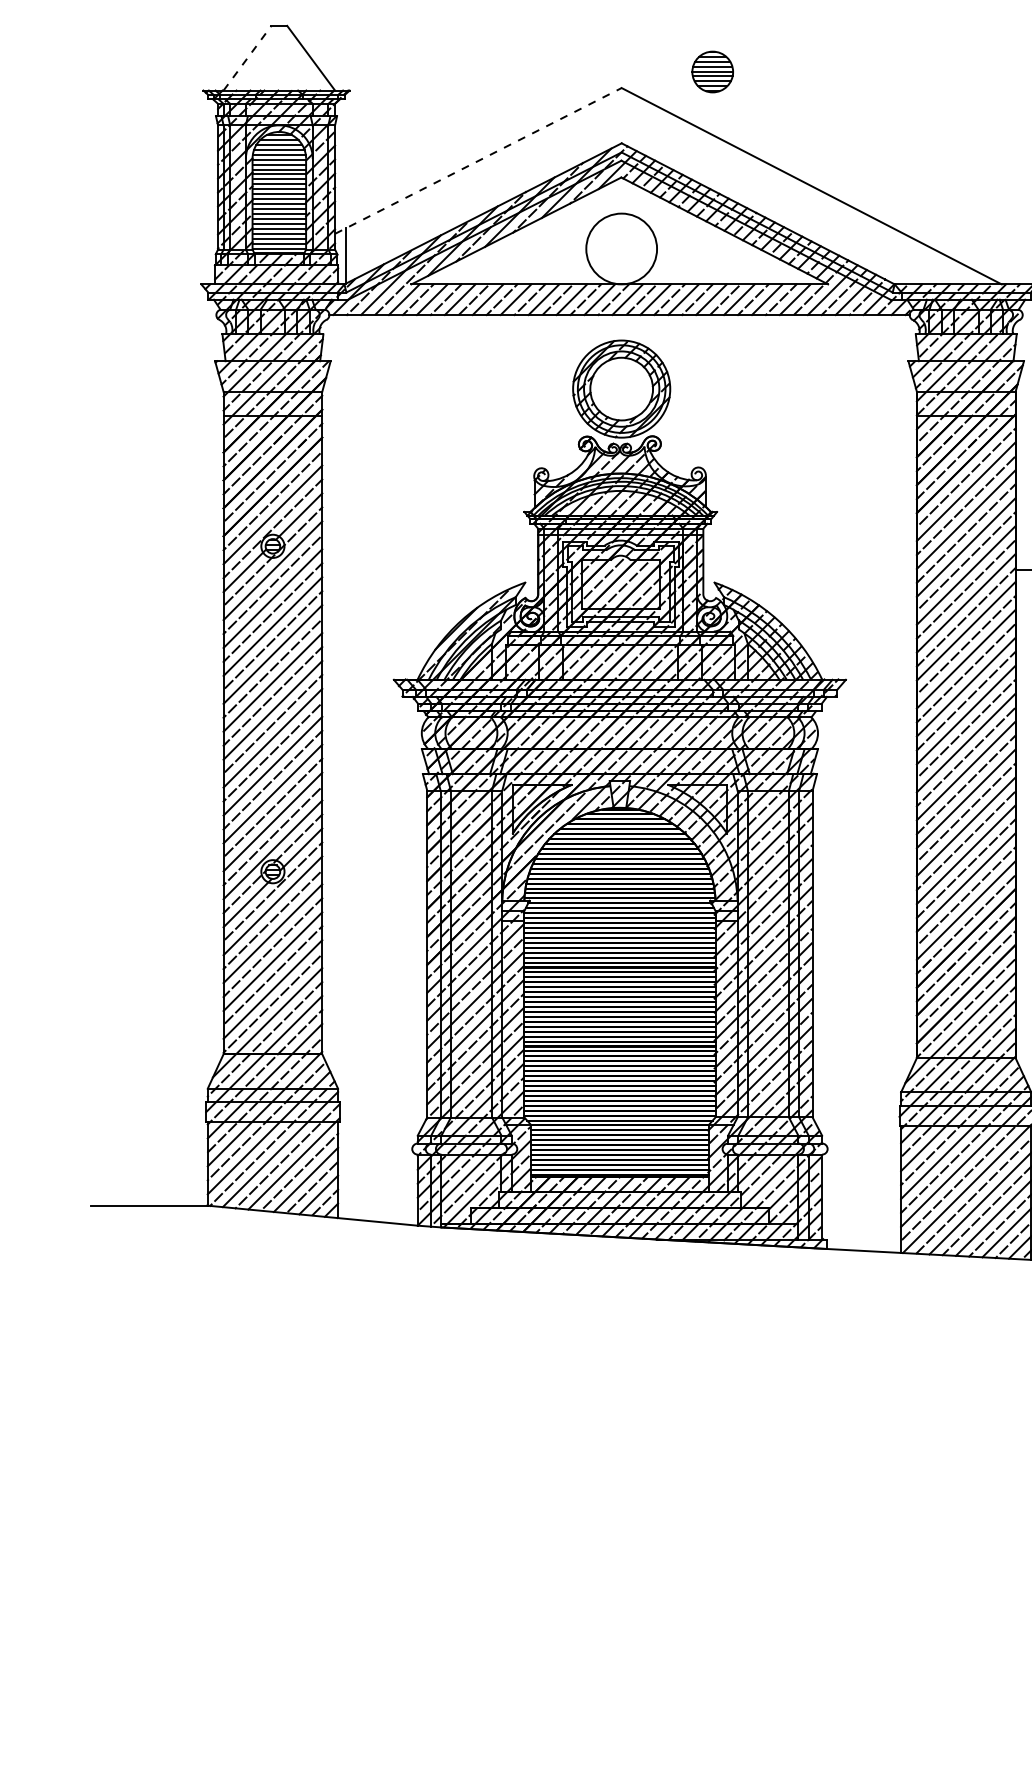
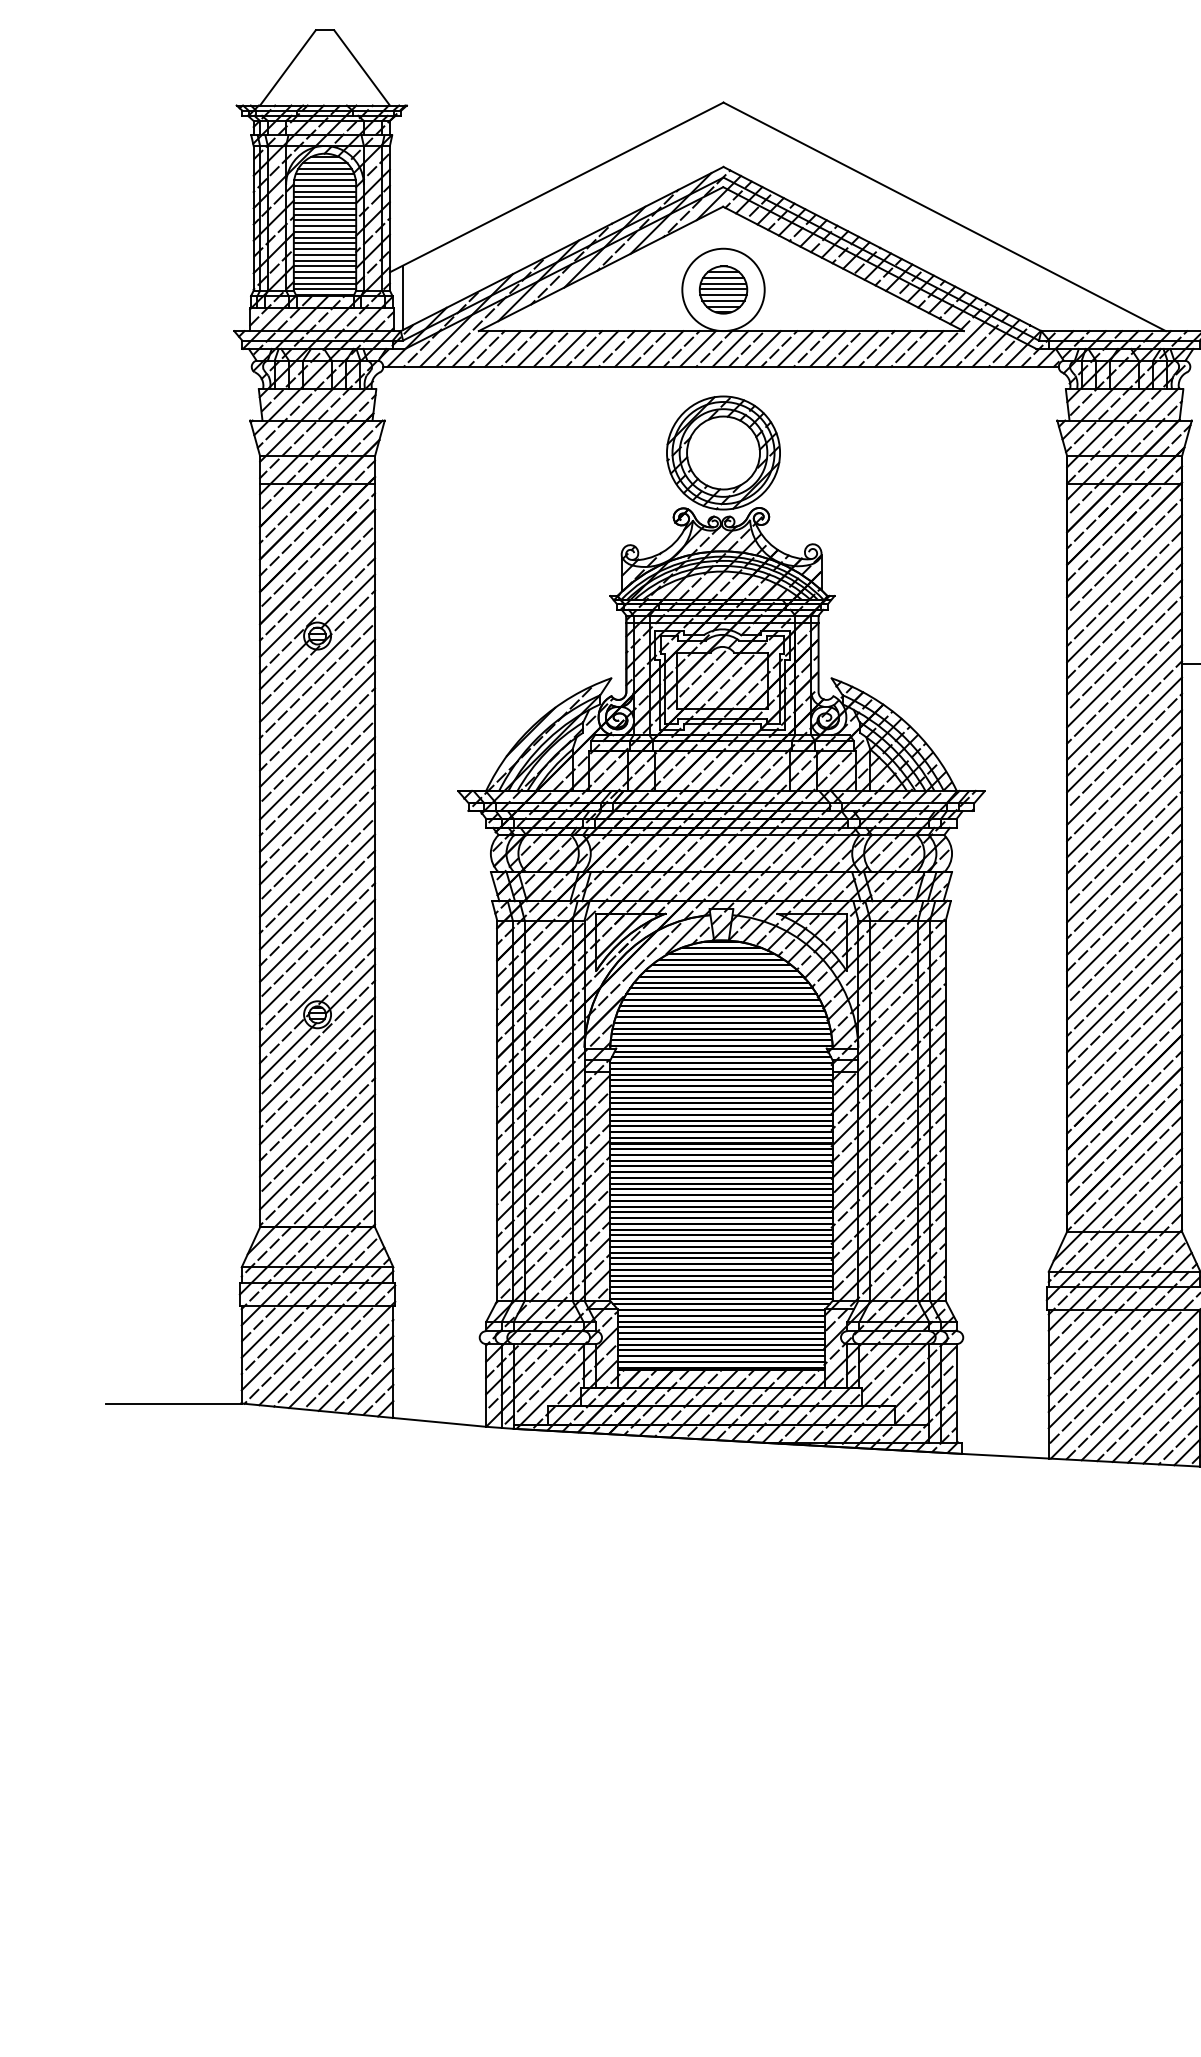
line: (247, 57) -> (287, 67), dashed -> solid
part: (712, 71) -> (723, 289), moved
line: (479, 160) -> (557, 187), dashed -> solid

